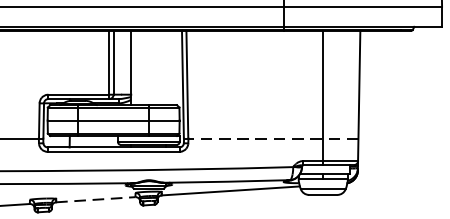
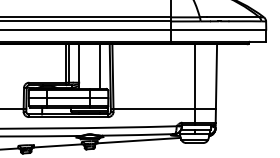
line: (166, 67) -> (100, 66), added
line: (271, 139) -> (163, 109), dashed -> solid
line: (95, 199) -> (57, 145), dashed -> solid

